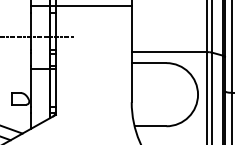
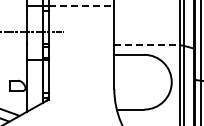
line: (93, 6) -> (81, 5), solid -> dashed
line: (170, 52) -> (147, 45), solid -> dashed

